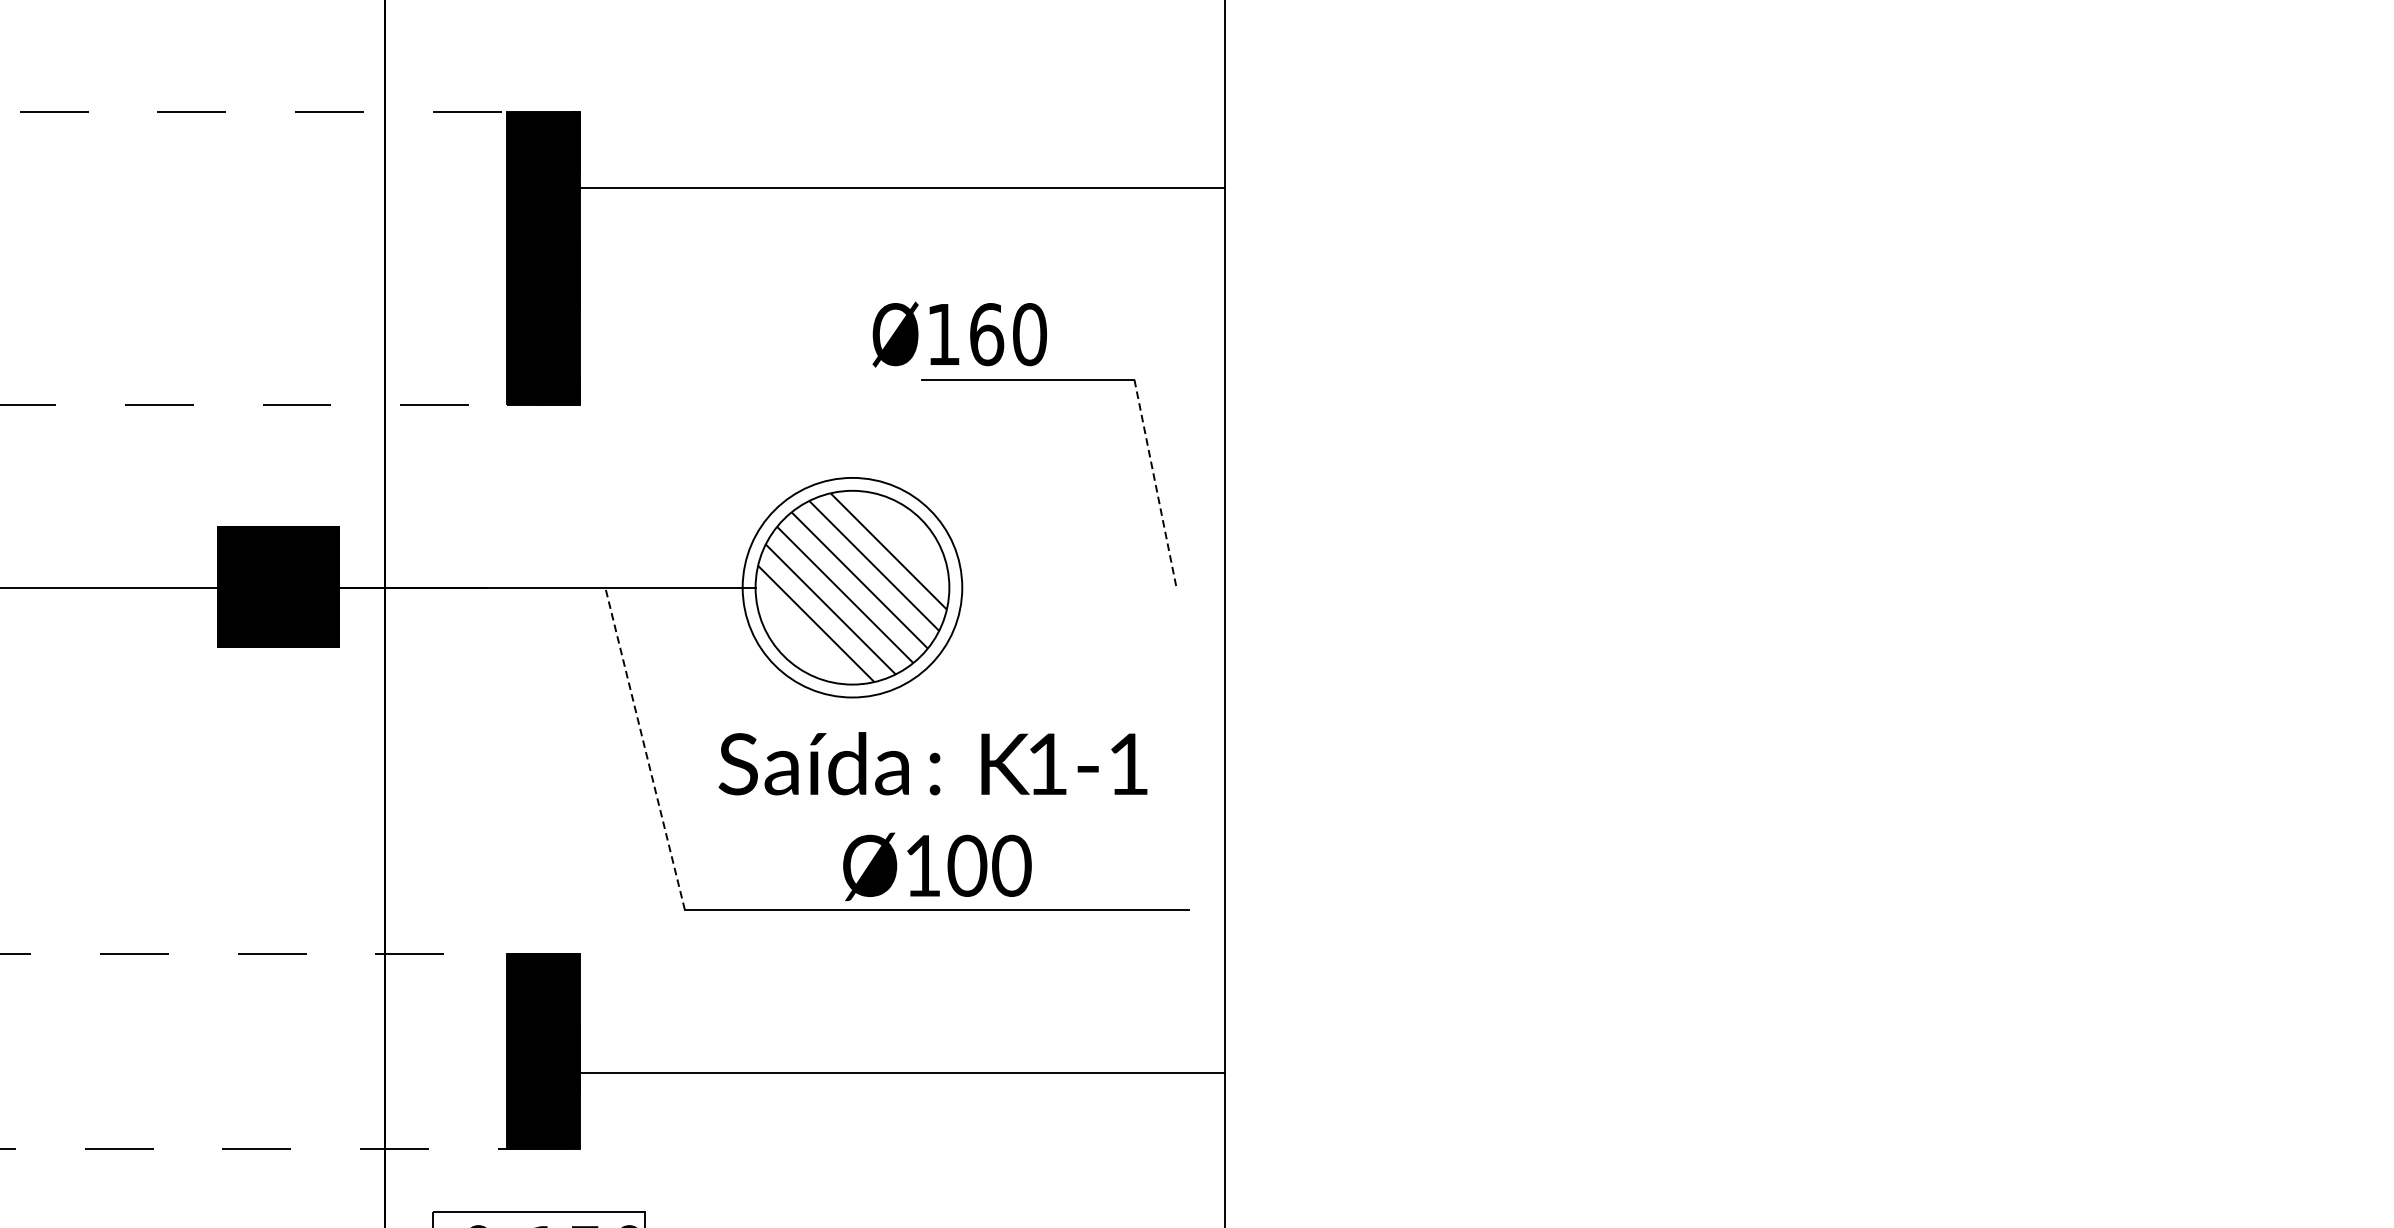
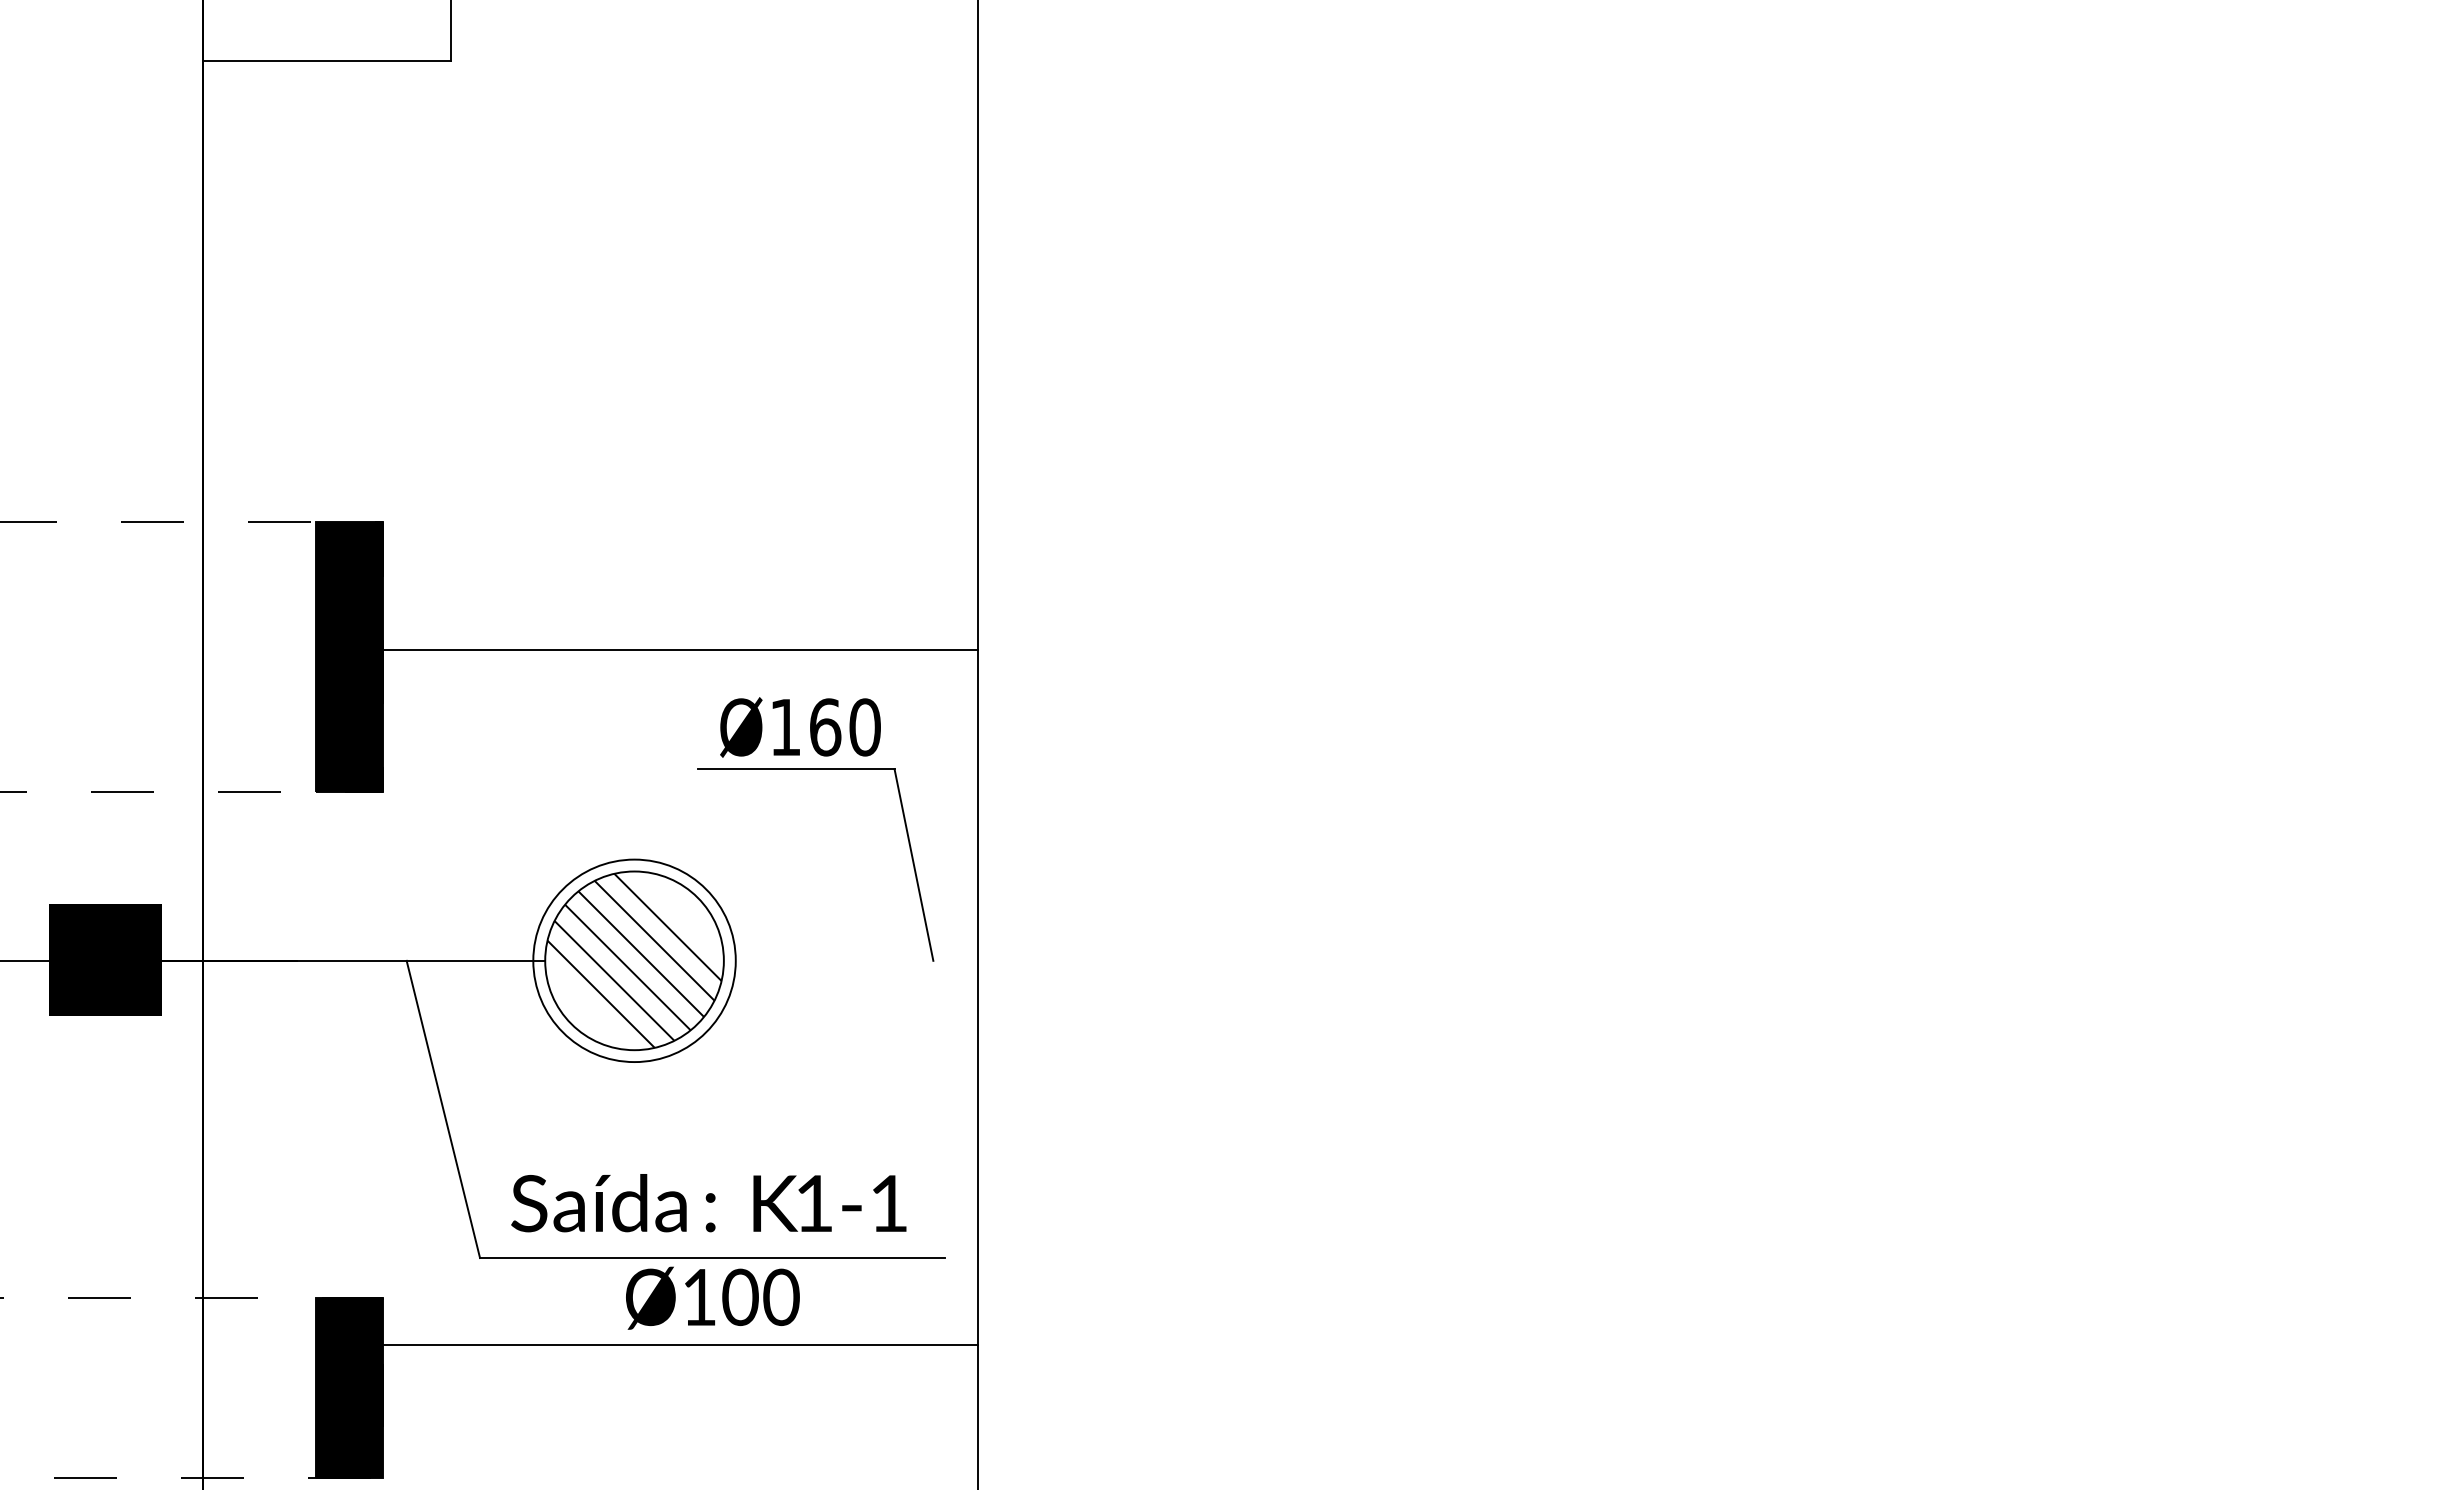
line: (902, 187) -> (680, 649), moved
text: (959, 334) -> (800, 727), moved
line: (1154, 484) -> (913, 865), dashed -> solid
line: (645, 747) -> (443, 1108), dashed -> solid
text: (932, 816) -> (708, 1251), moved
line: (902, 1073) -> (680, 1345), moved

